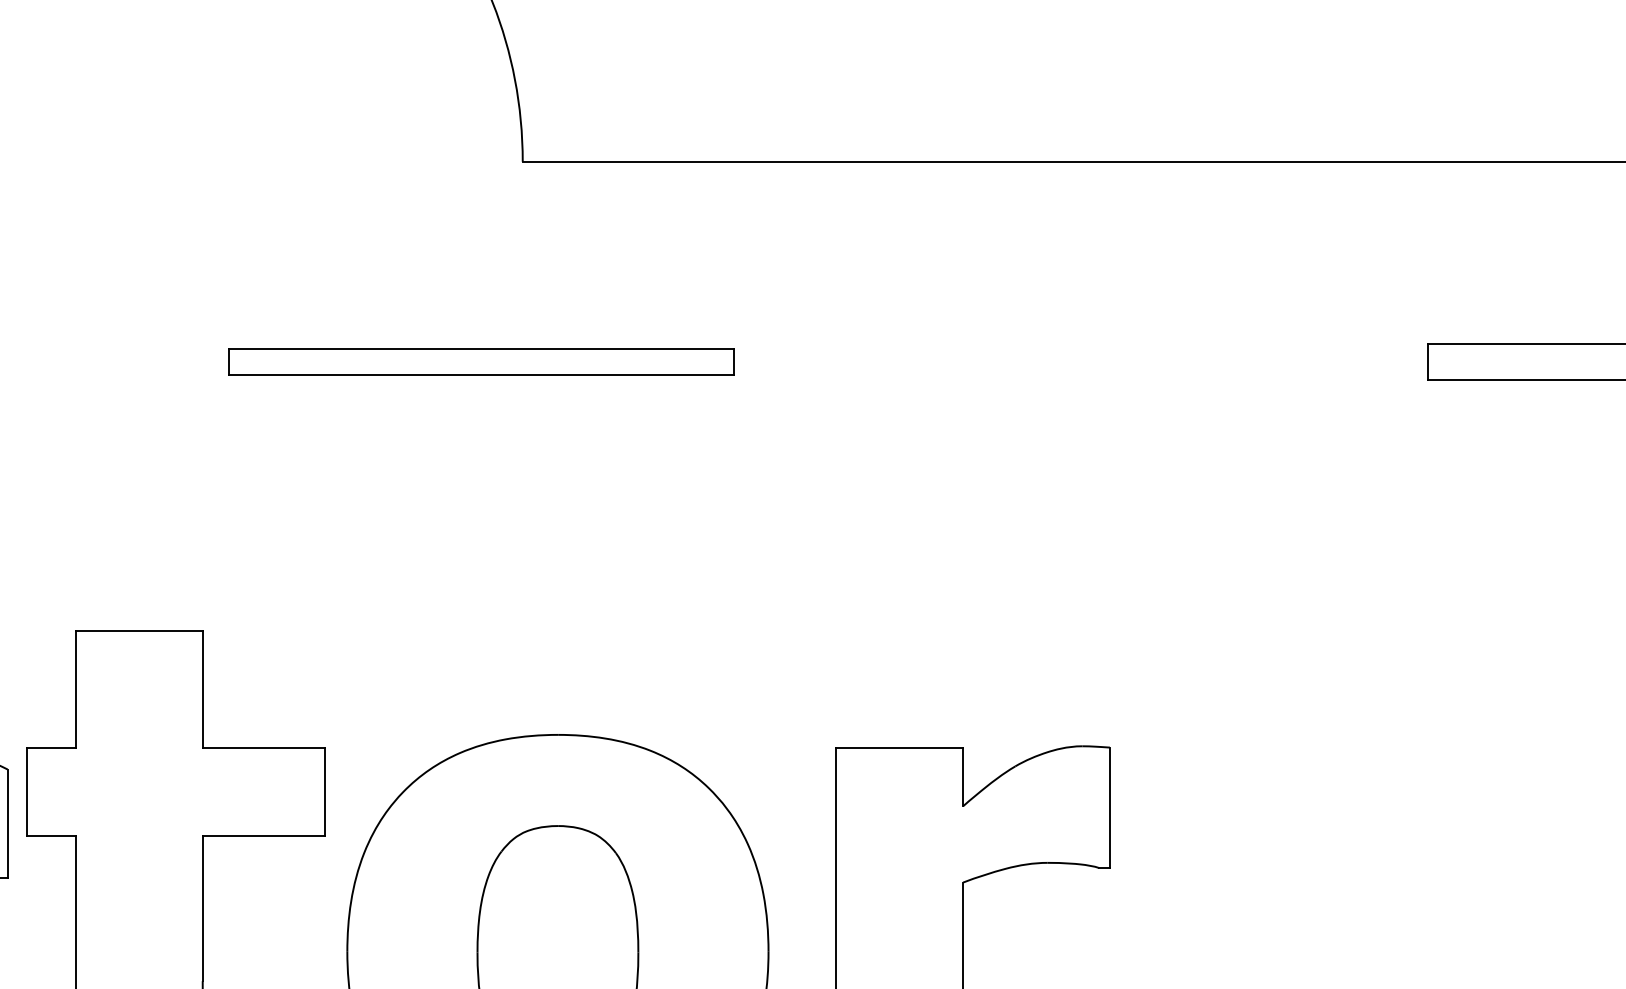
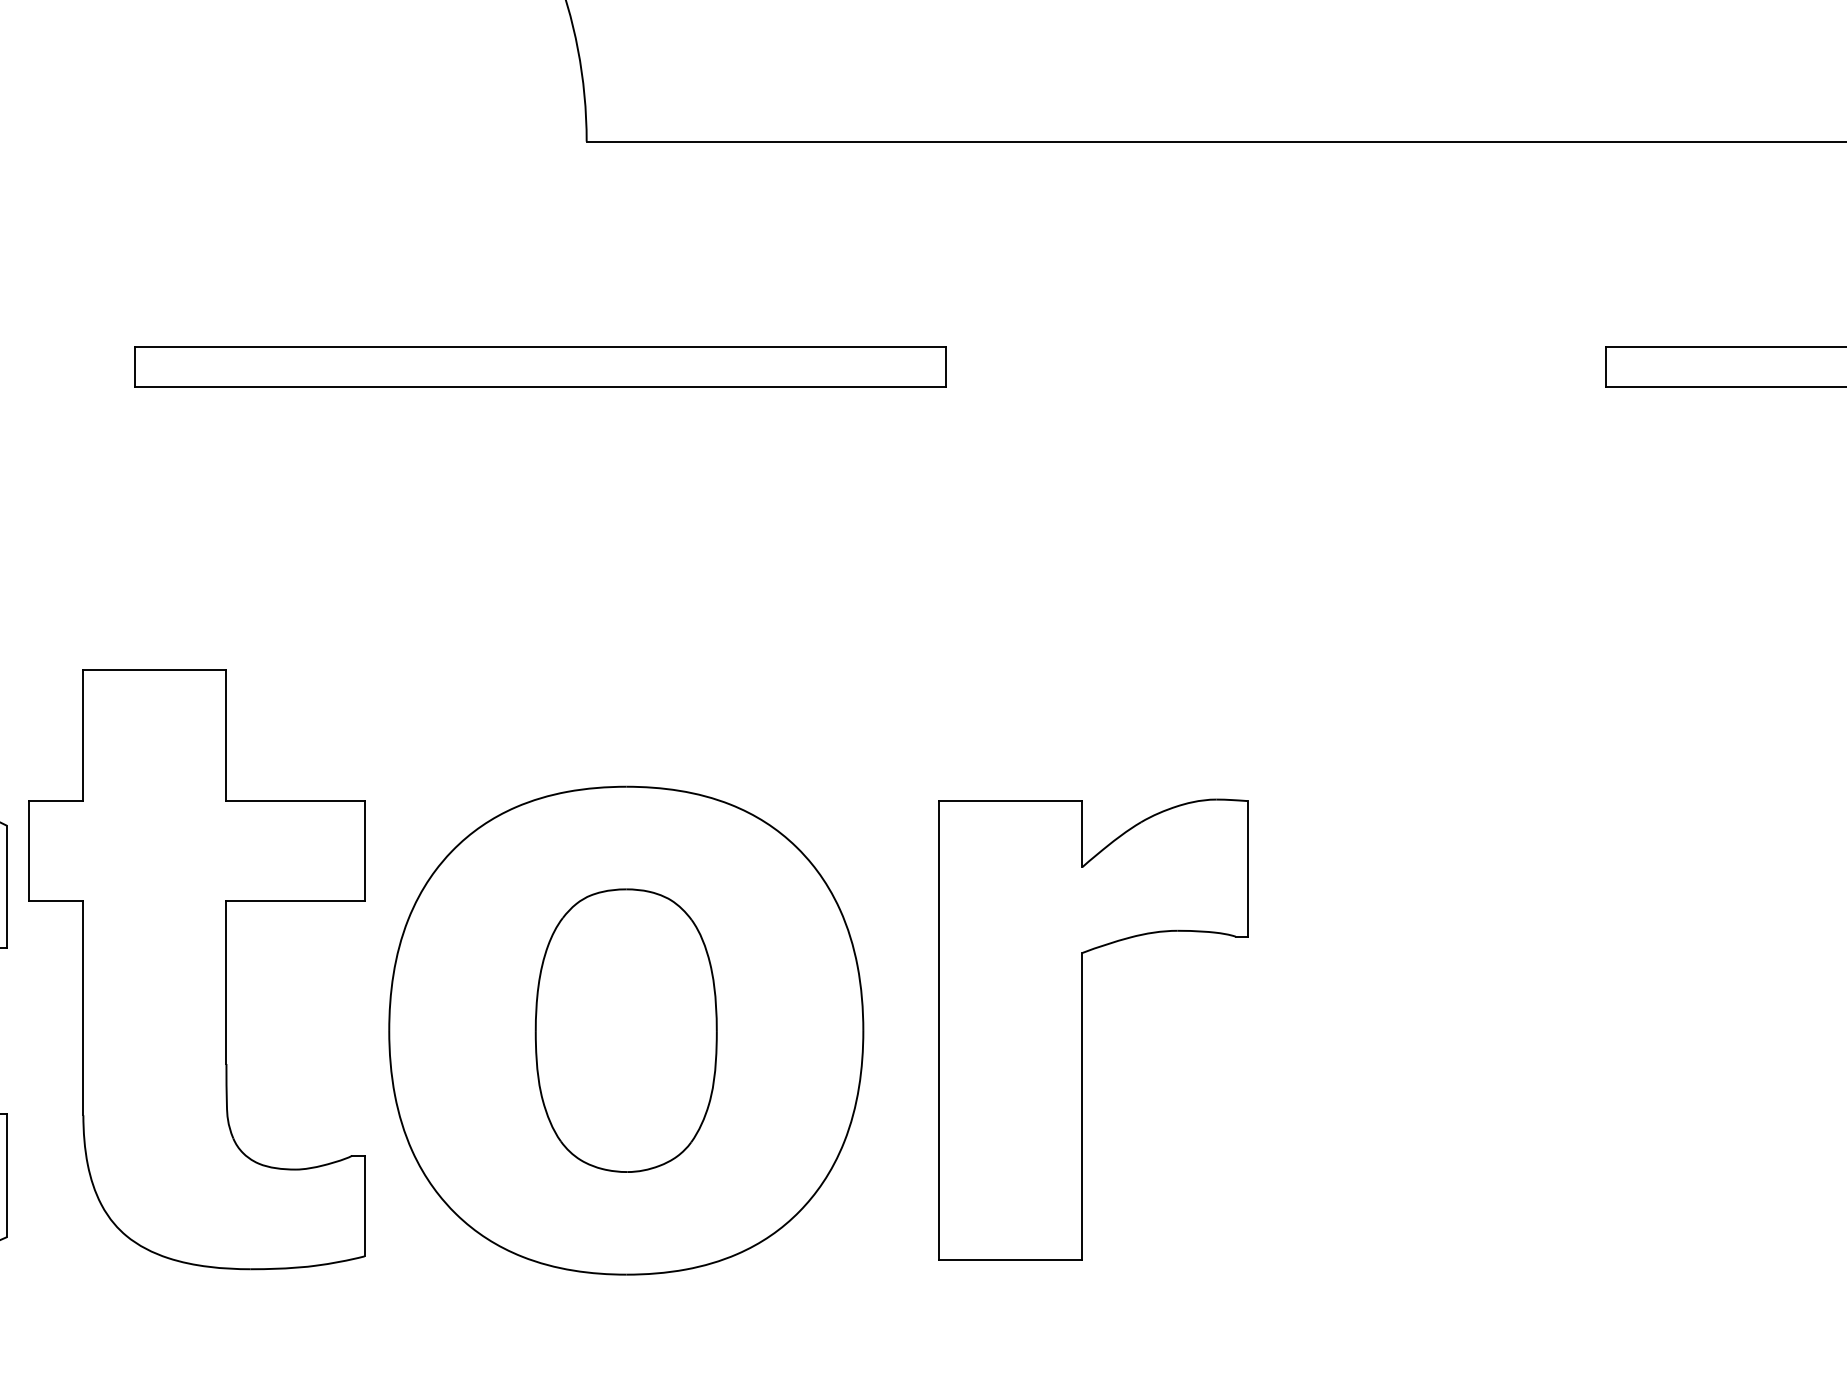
part: (481, 361) -> (540, 366), size x1.43

